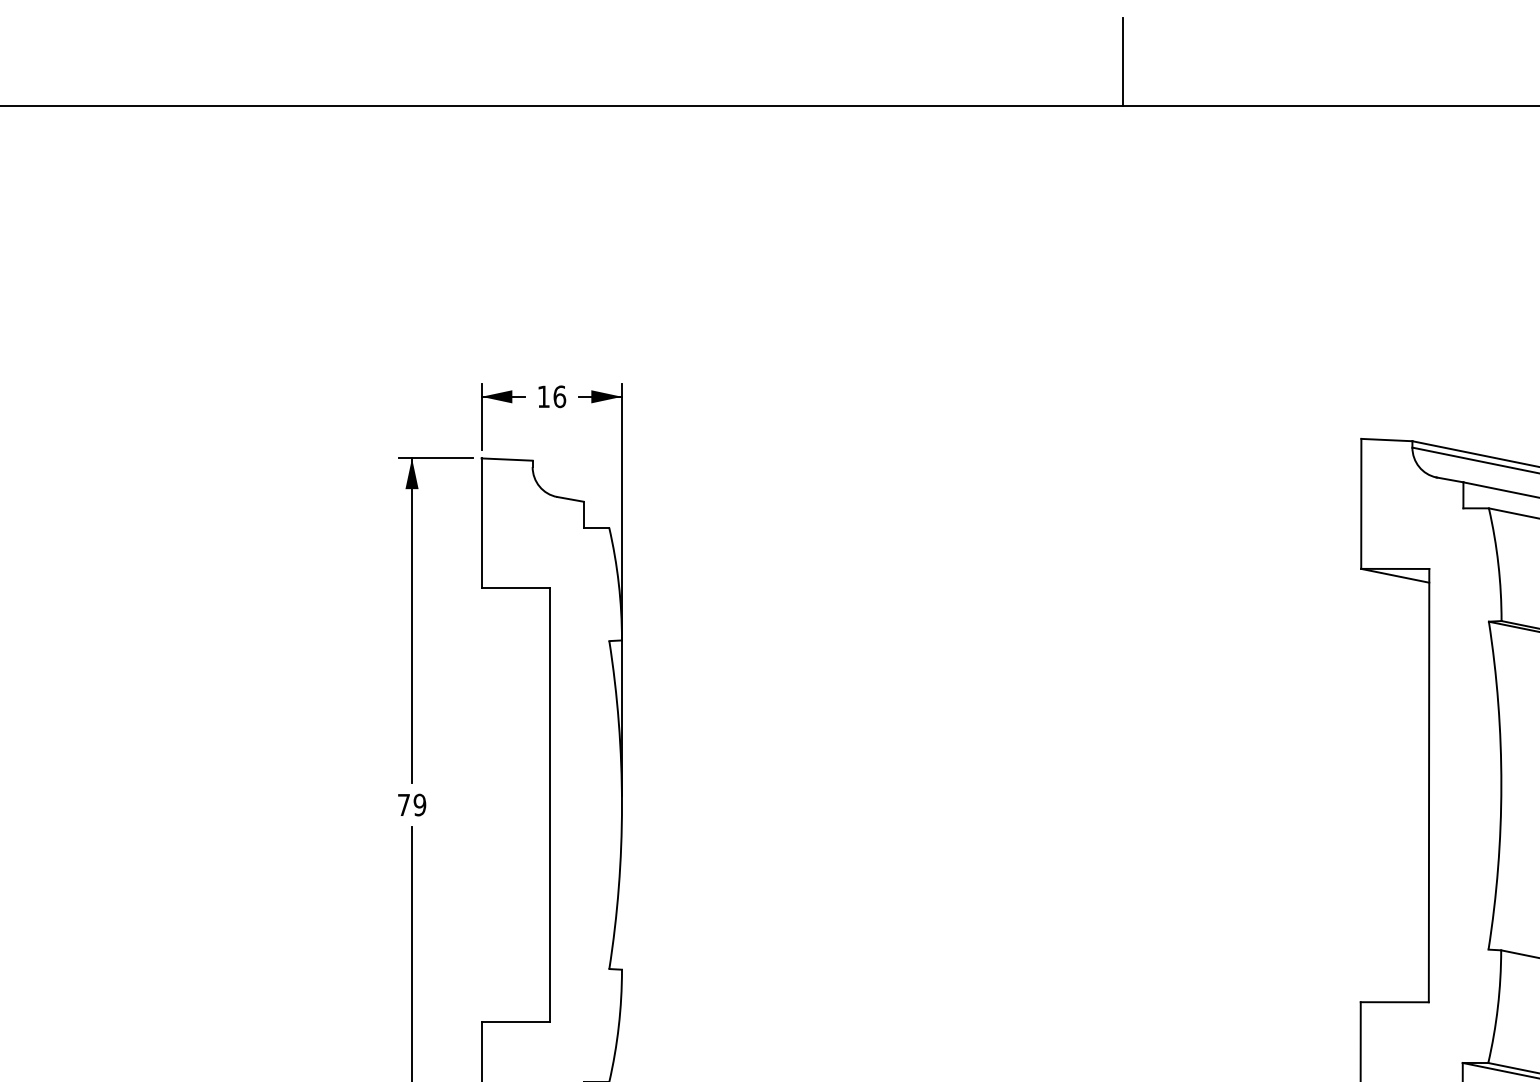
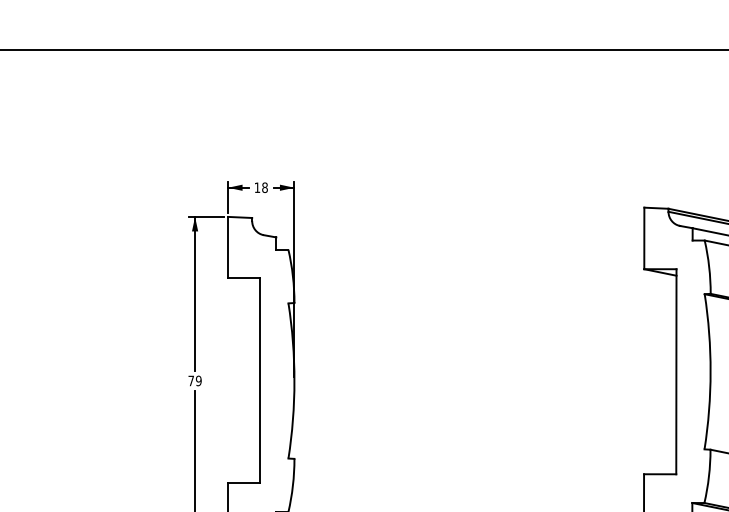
line: (1122, 62) -> (531, 29), removed
text: (558, 396) -> (264, 187), 16 -> 18

